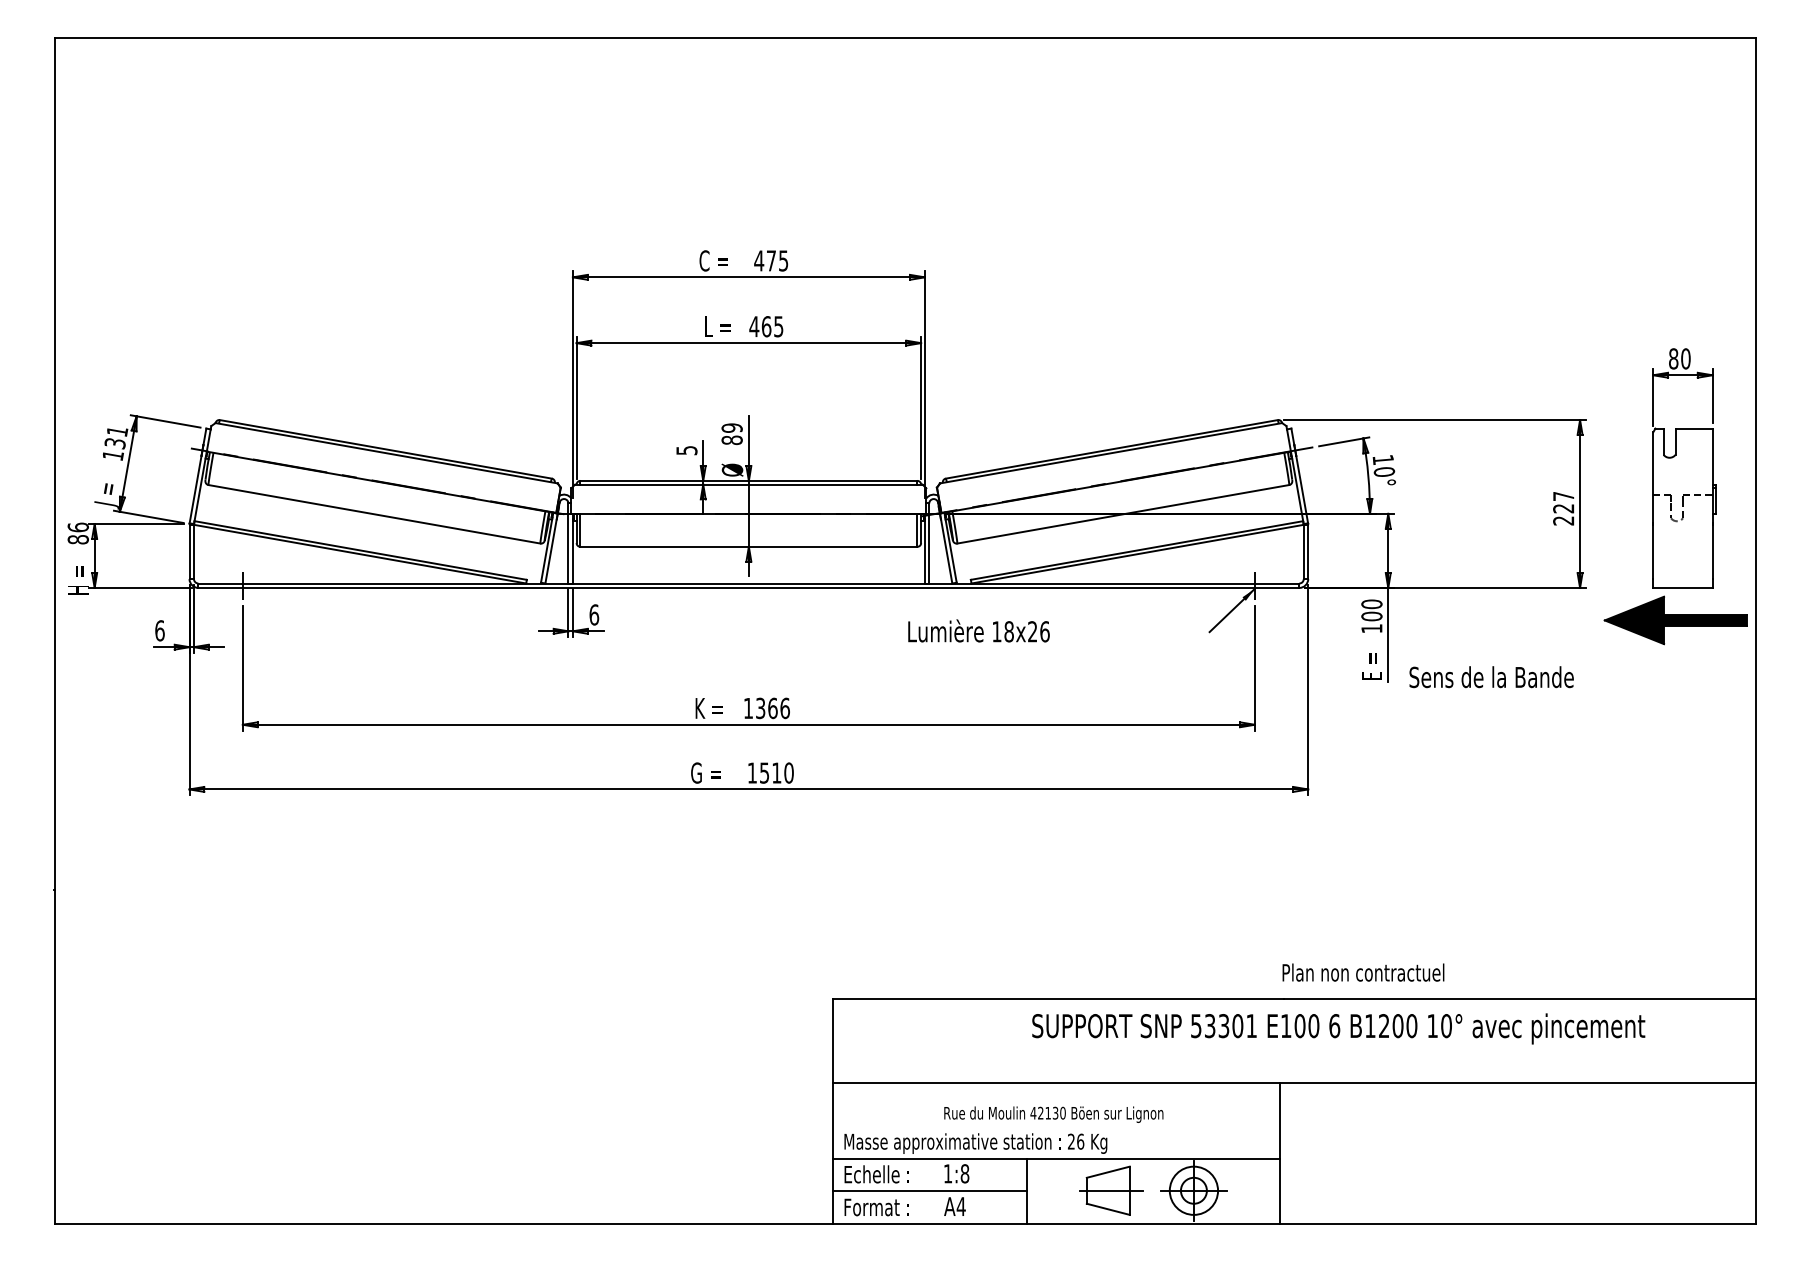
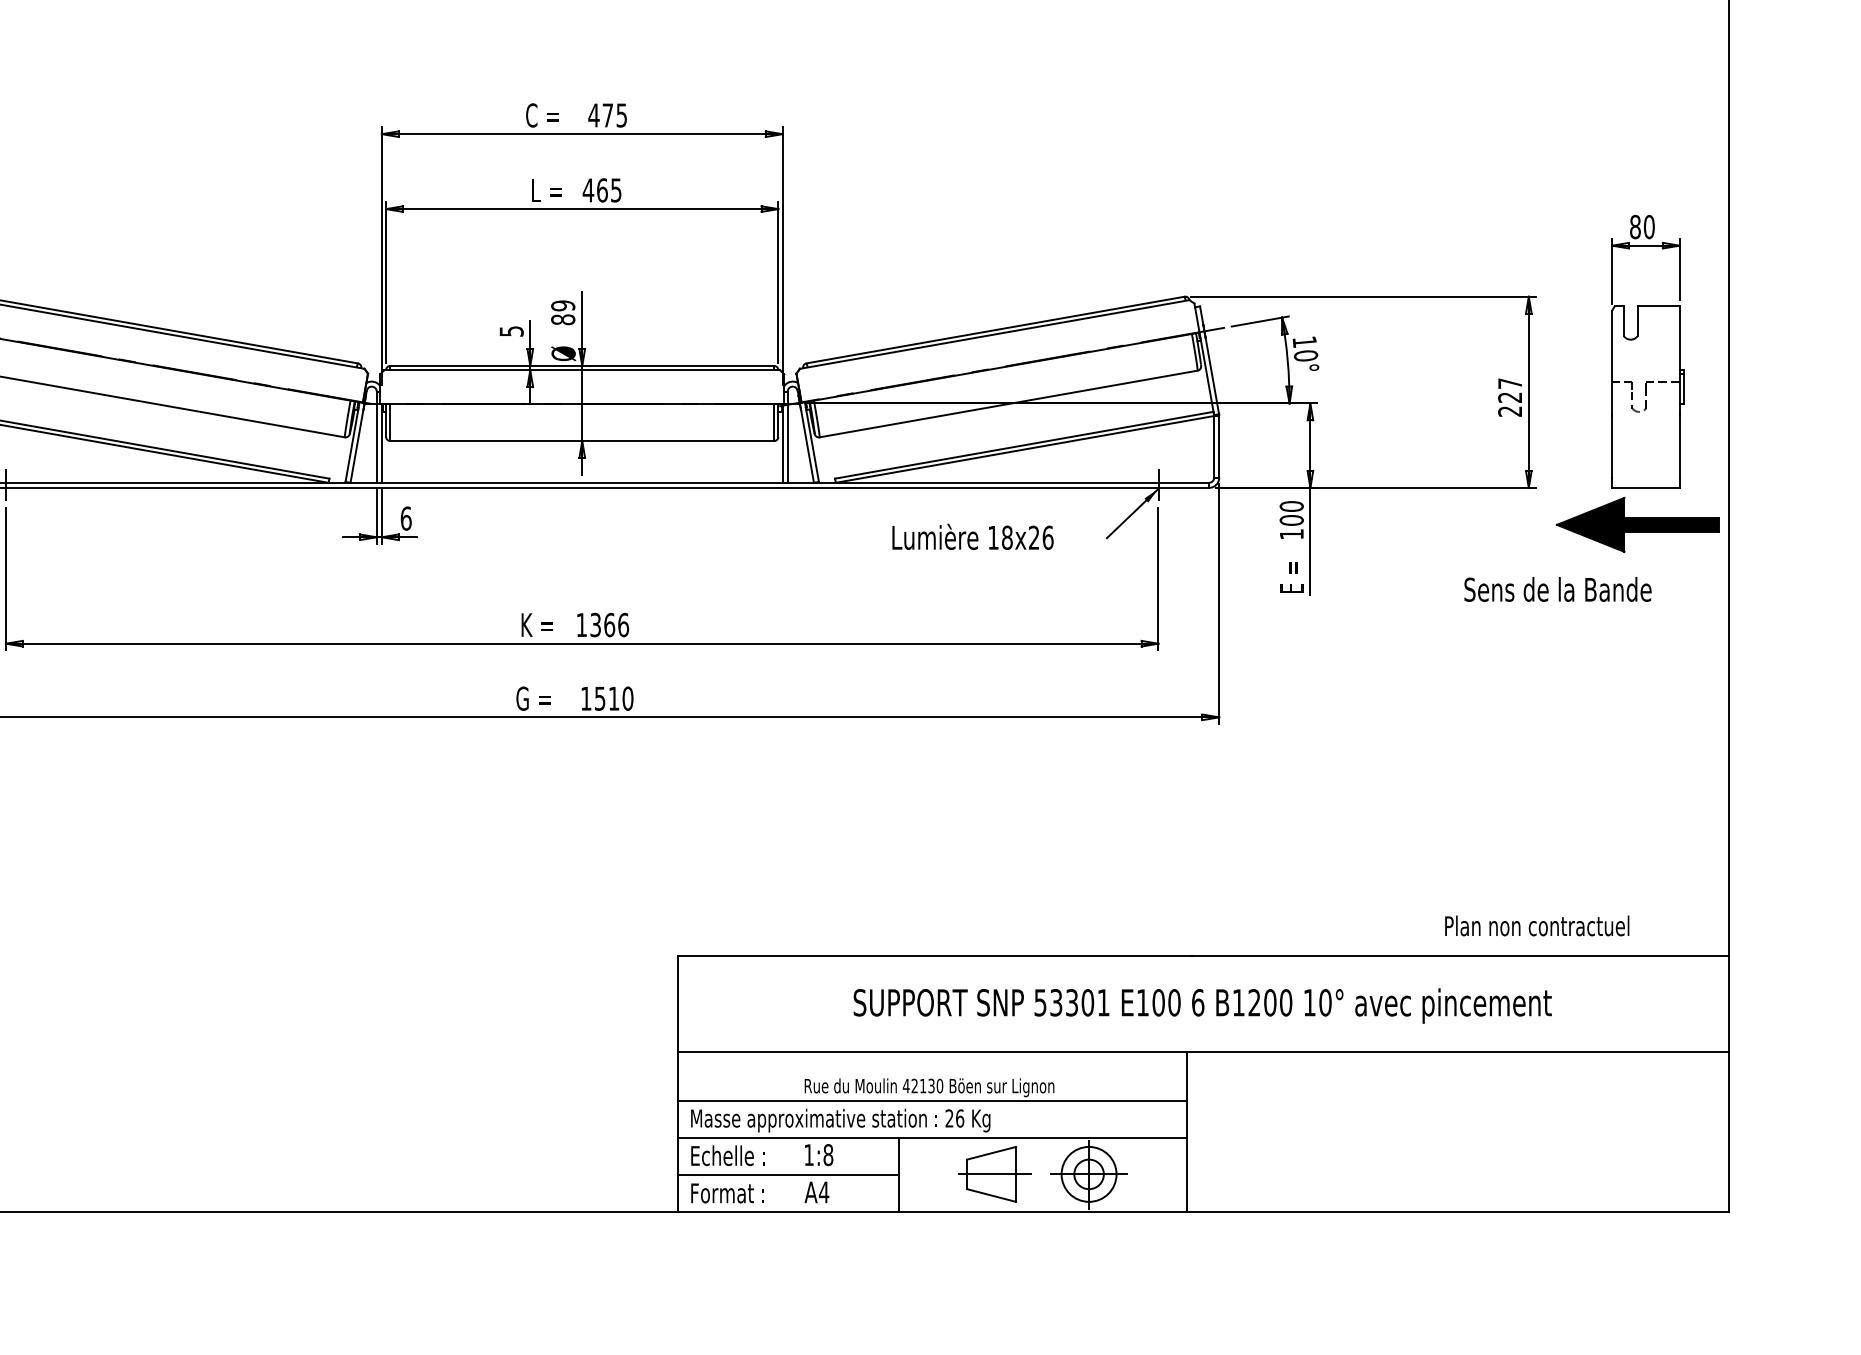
text: (978, 630) -> (972, 536), moved
text: (1491, 677) -> (1557, 589), moved
text: (1363, 972) -> (1537, 925), moved
text: (1338, 1028) -> (1202, 1005), moved
line: (1056, 1126) -> (932, 1101), added

